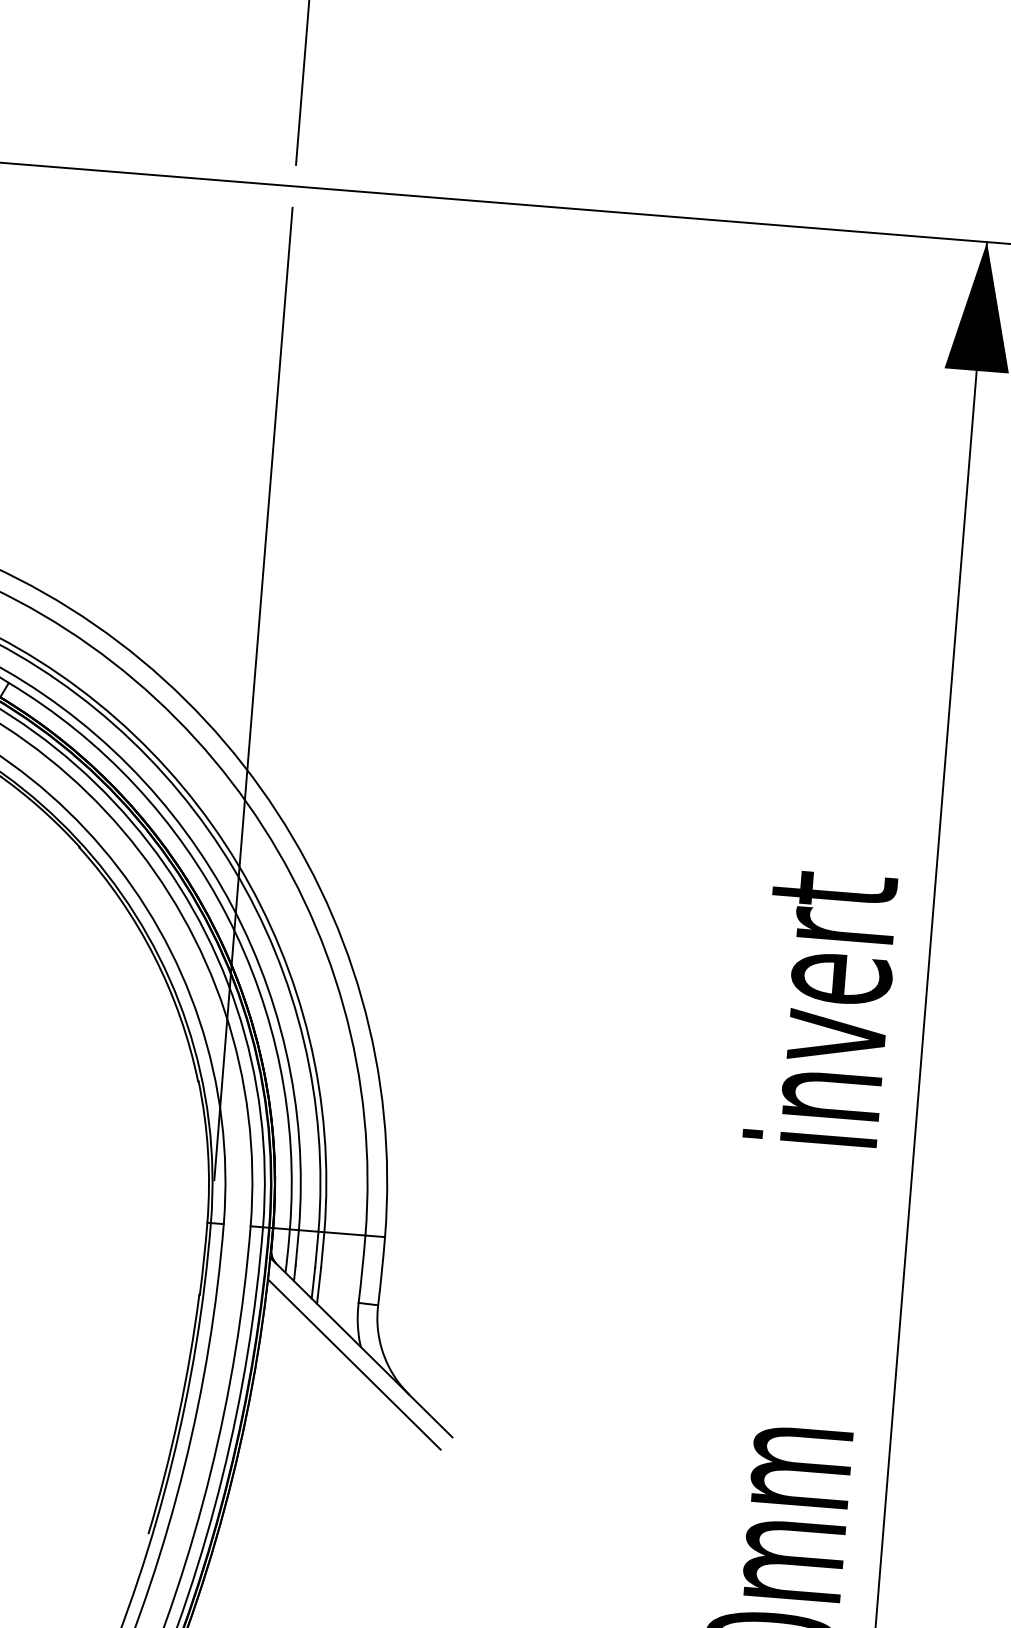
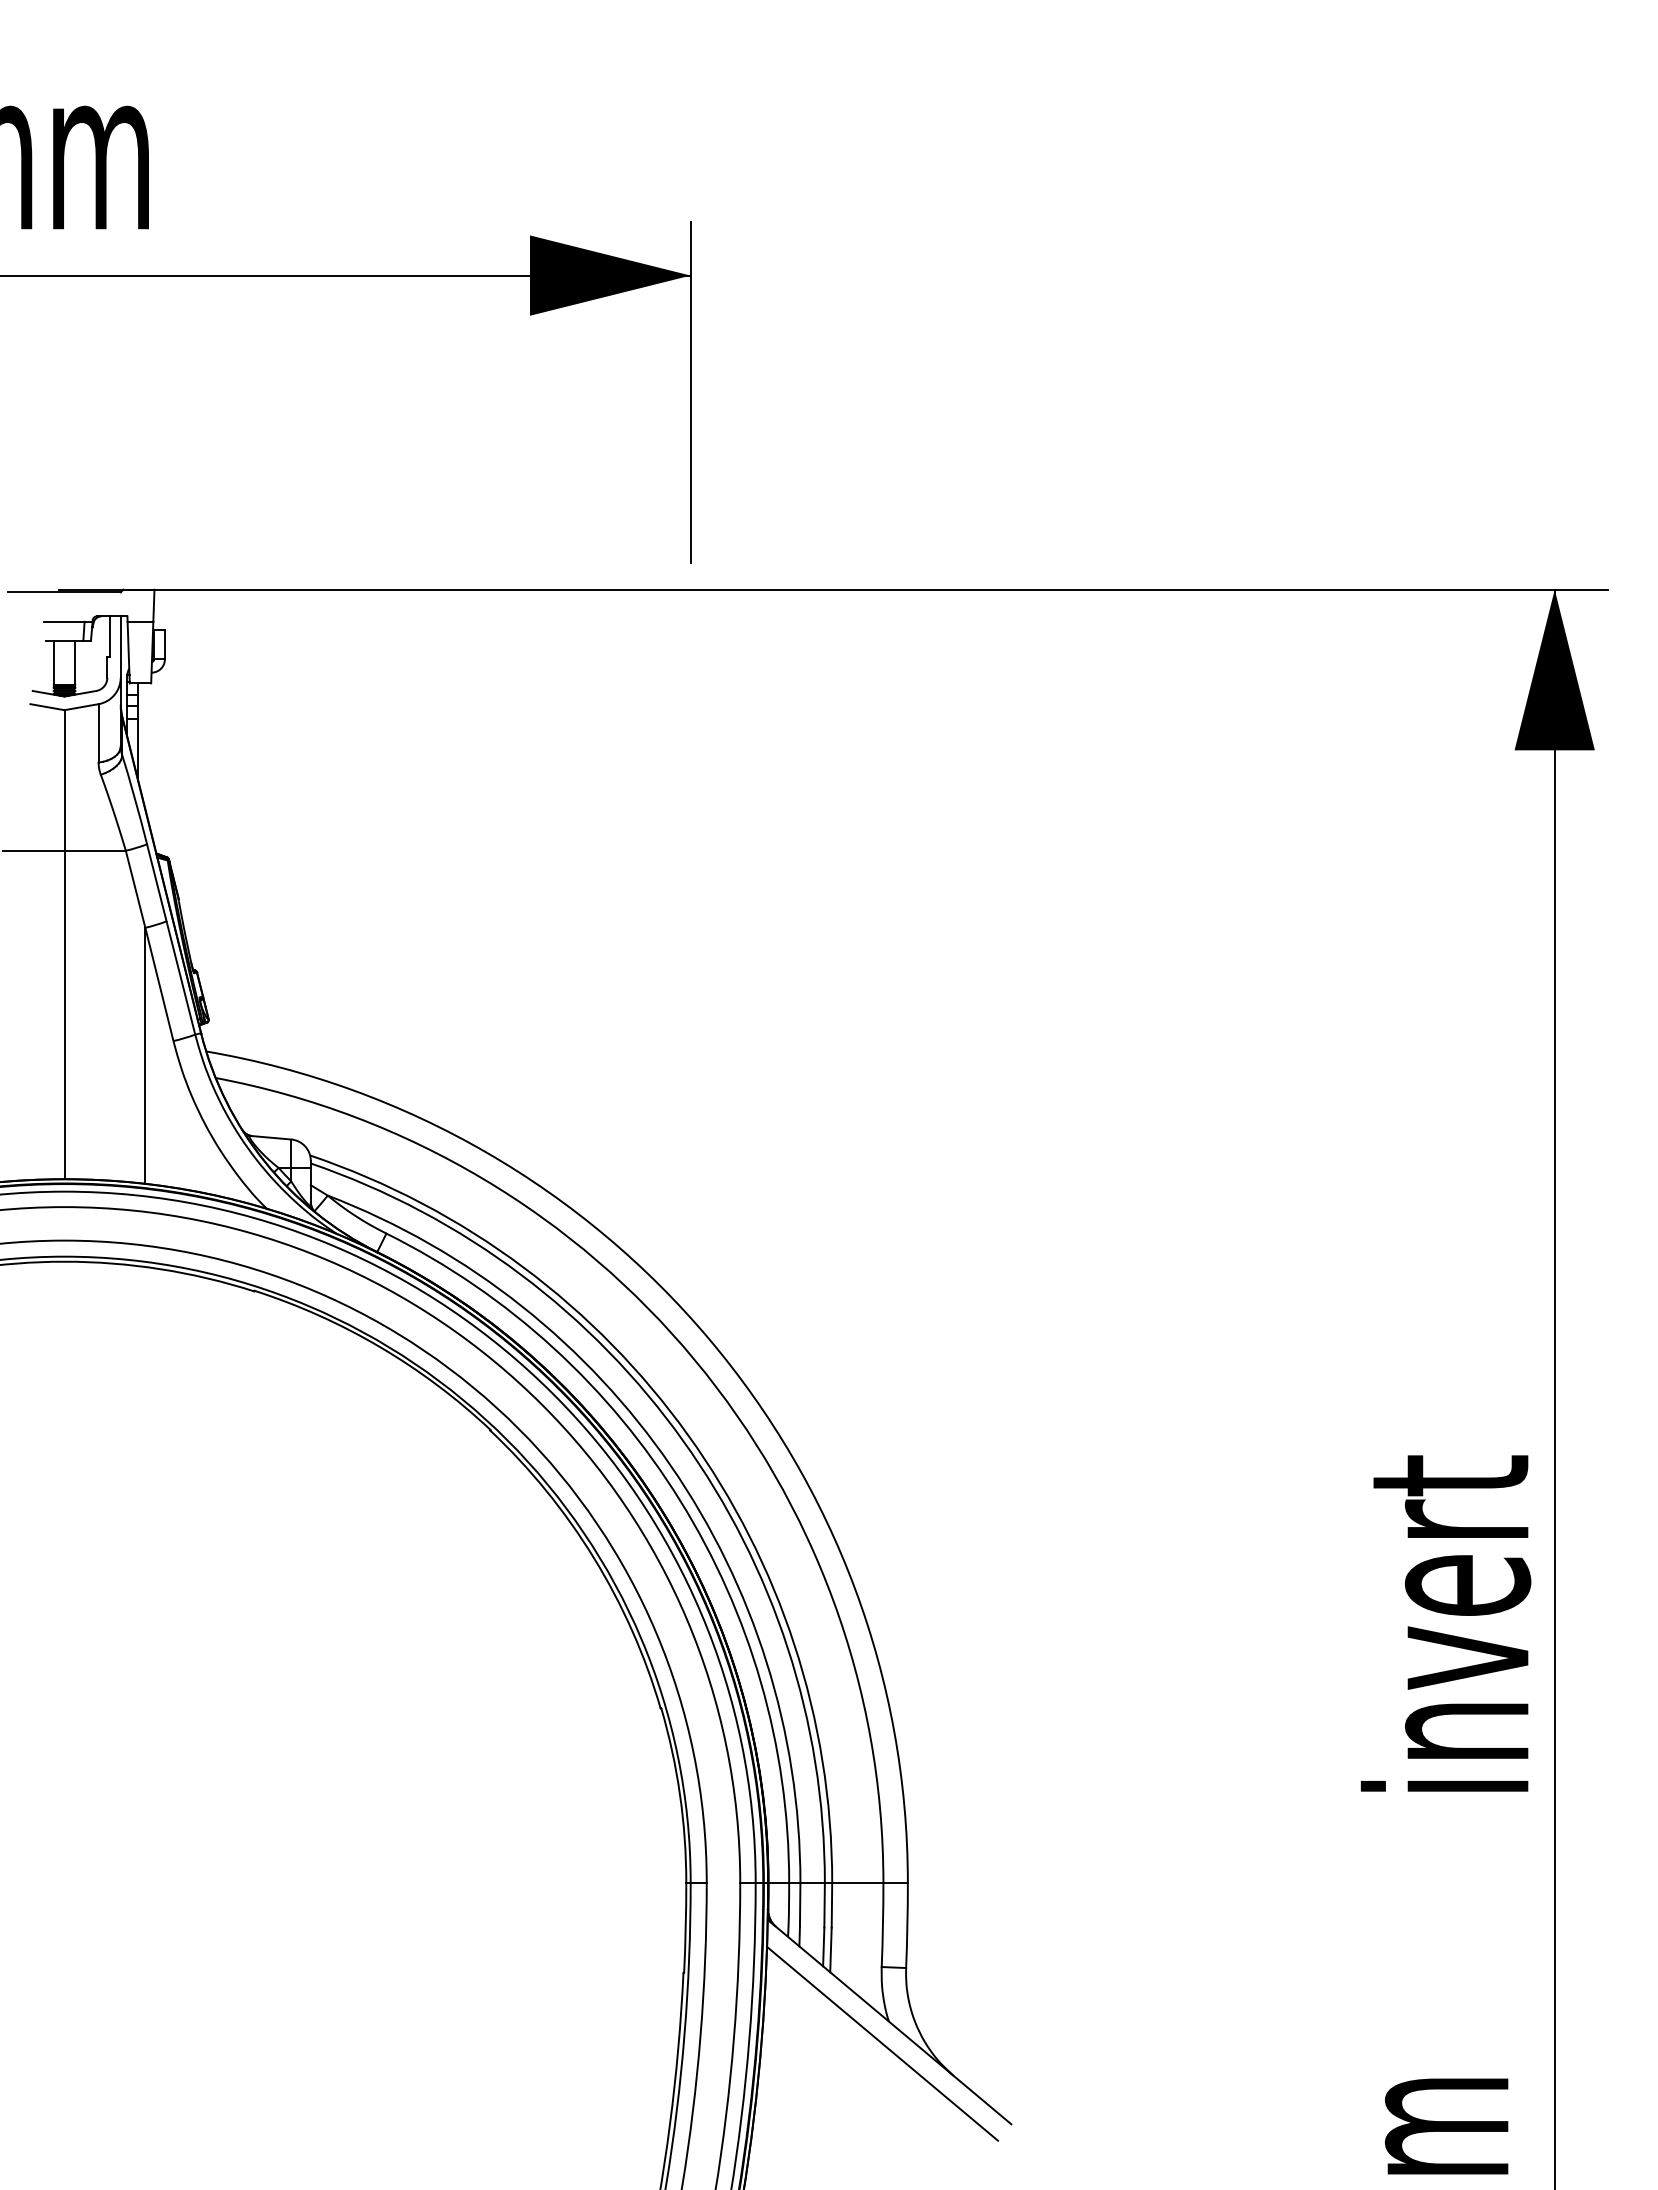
line: (253, 693) -> (690, 1222), removed
text: (821, 1008) -> (1445, 1623), moved

